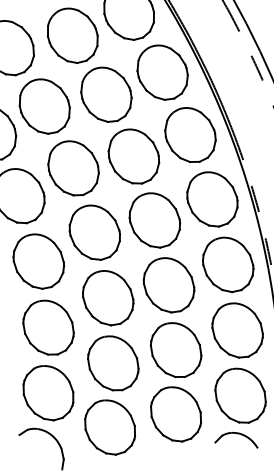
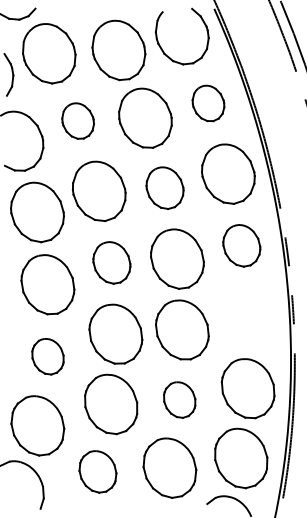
part: (162, 72) -> (208, 103), size x0.6
part: (43, 105) -> (77, 120), size x0.6
part: (133, 156) -> (164, 187), size x0.7
part: (212, 199) -> (241, 245), size x0.7
part: (94, 232) -> (111, 262), size x0.7
part: (228, 264) -> (248, 317), removed
part: (48, 327) -> (47, 356), size x0.6
part: (175, 349) -> (179, 399), size x0.6
part: (109, 427) -> (97, 471), size x0.7

